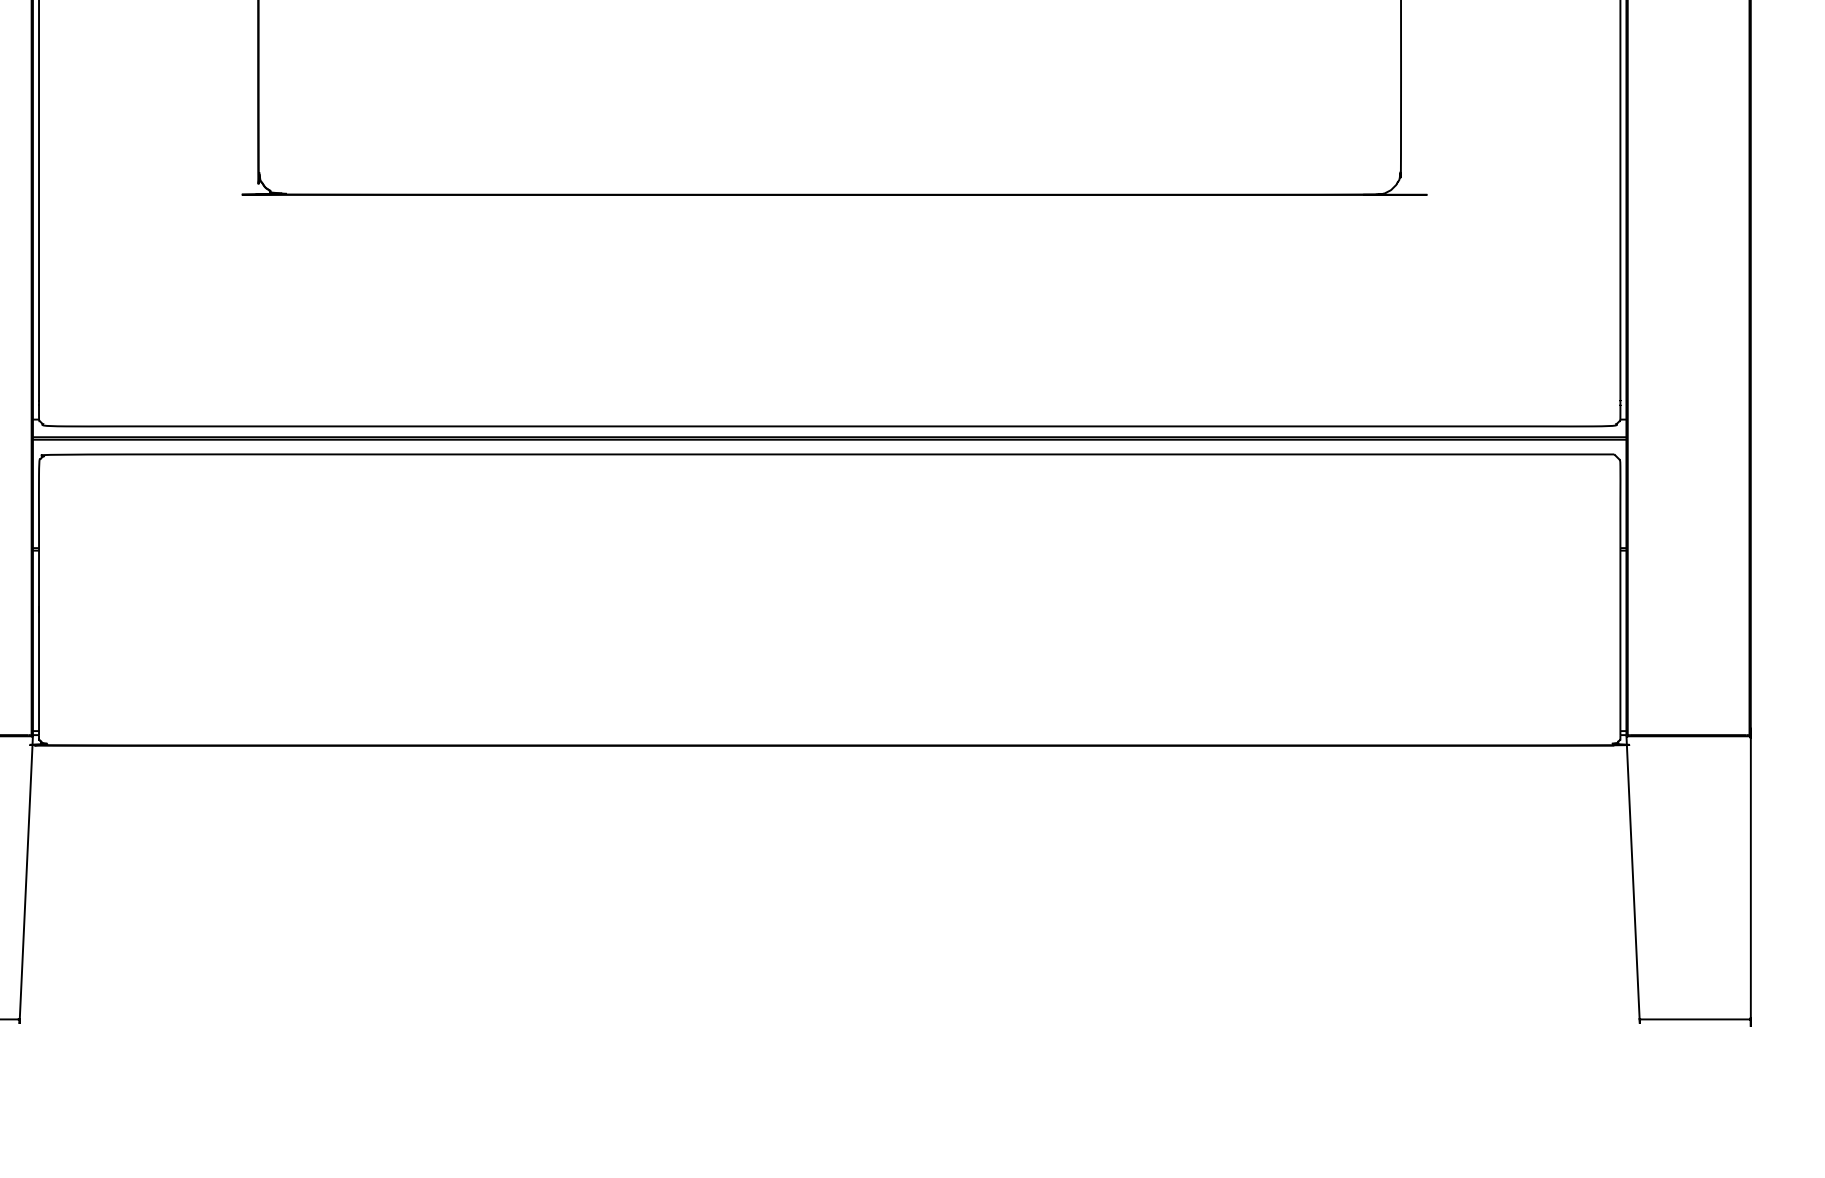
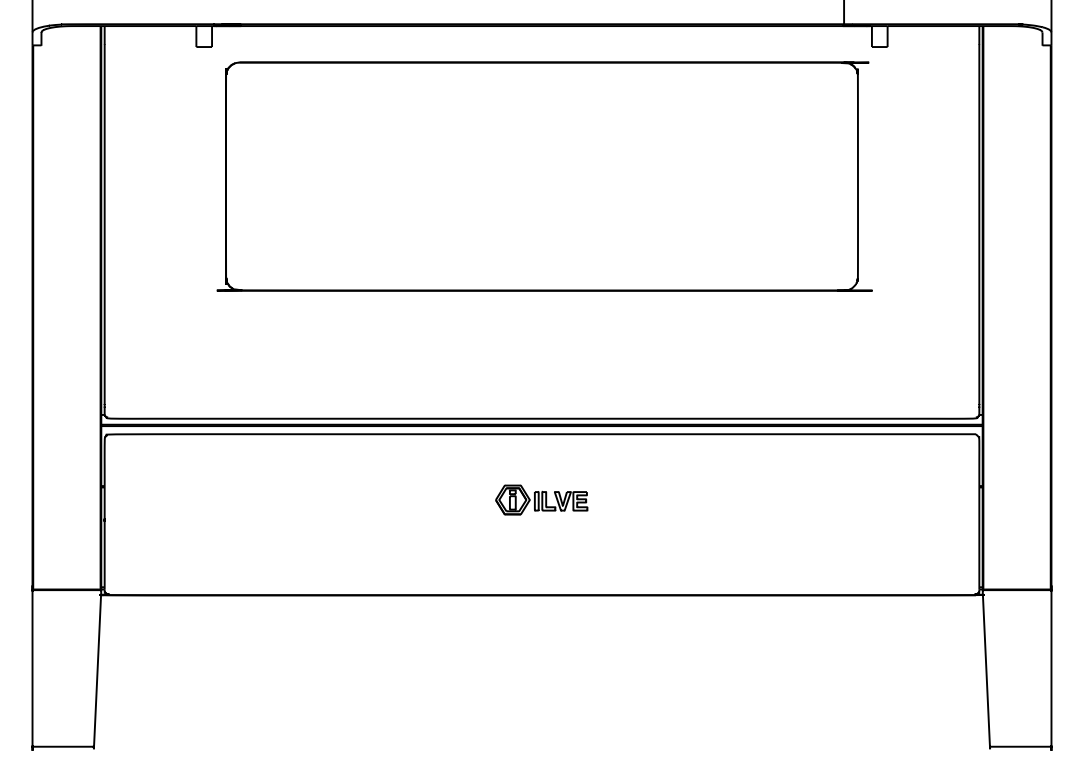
part: (828, 572) -> (541, 499), added

